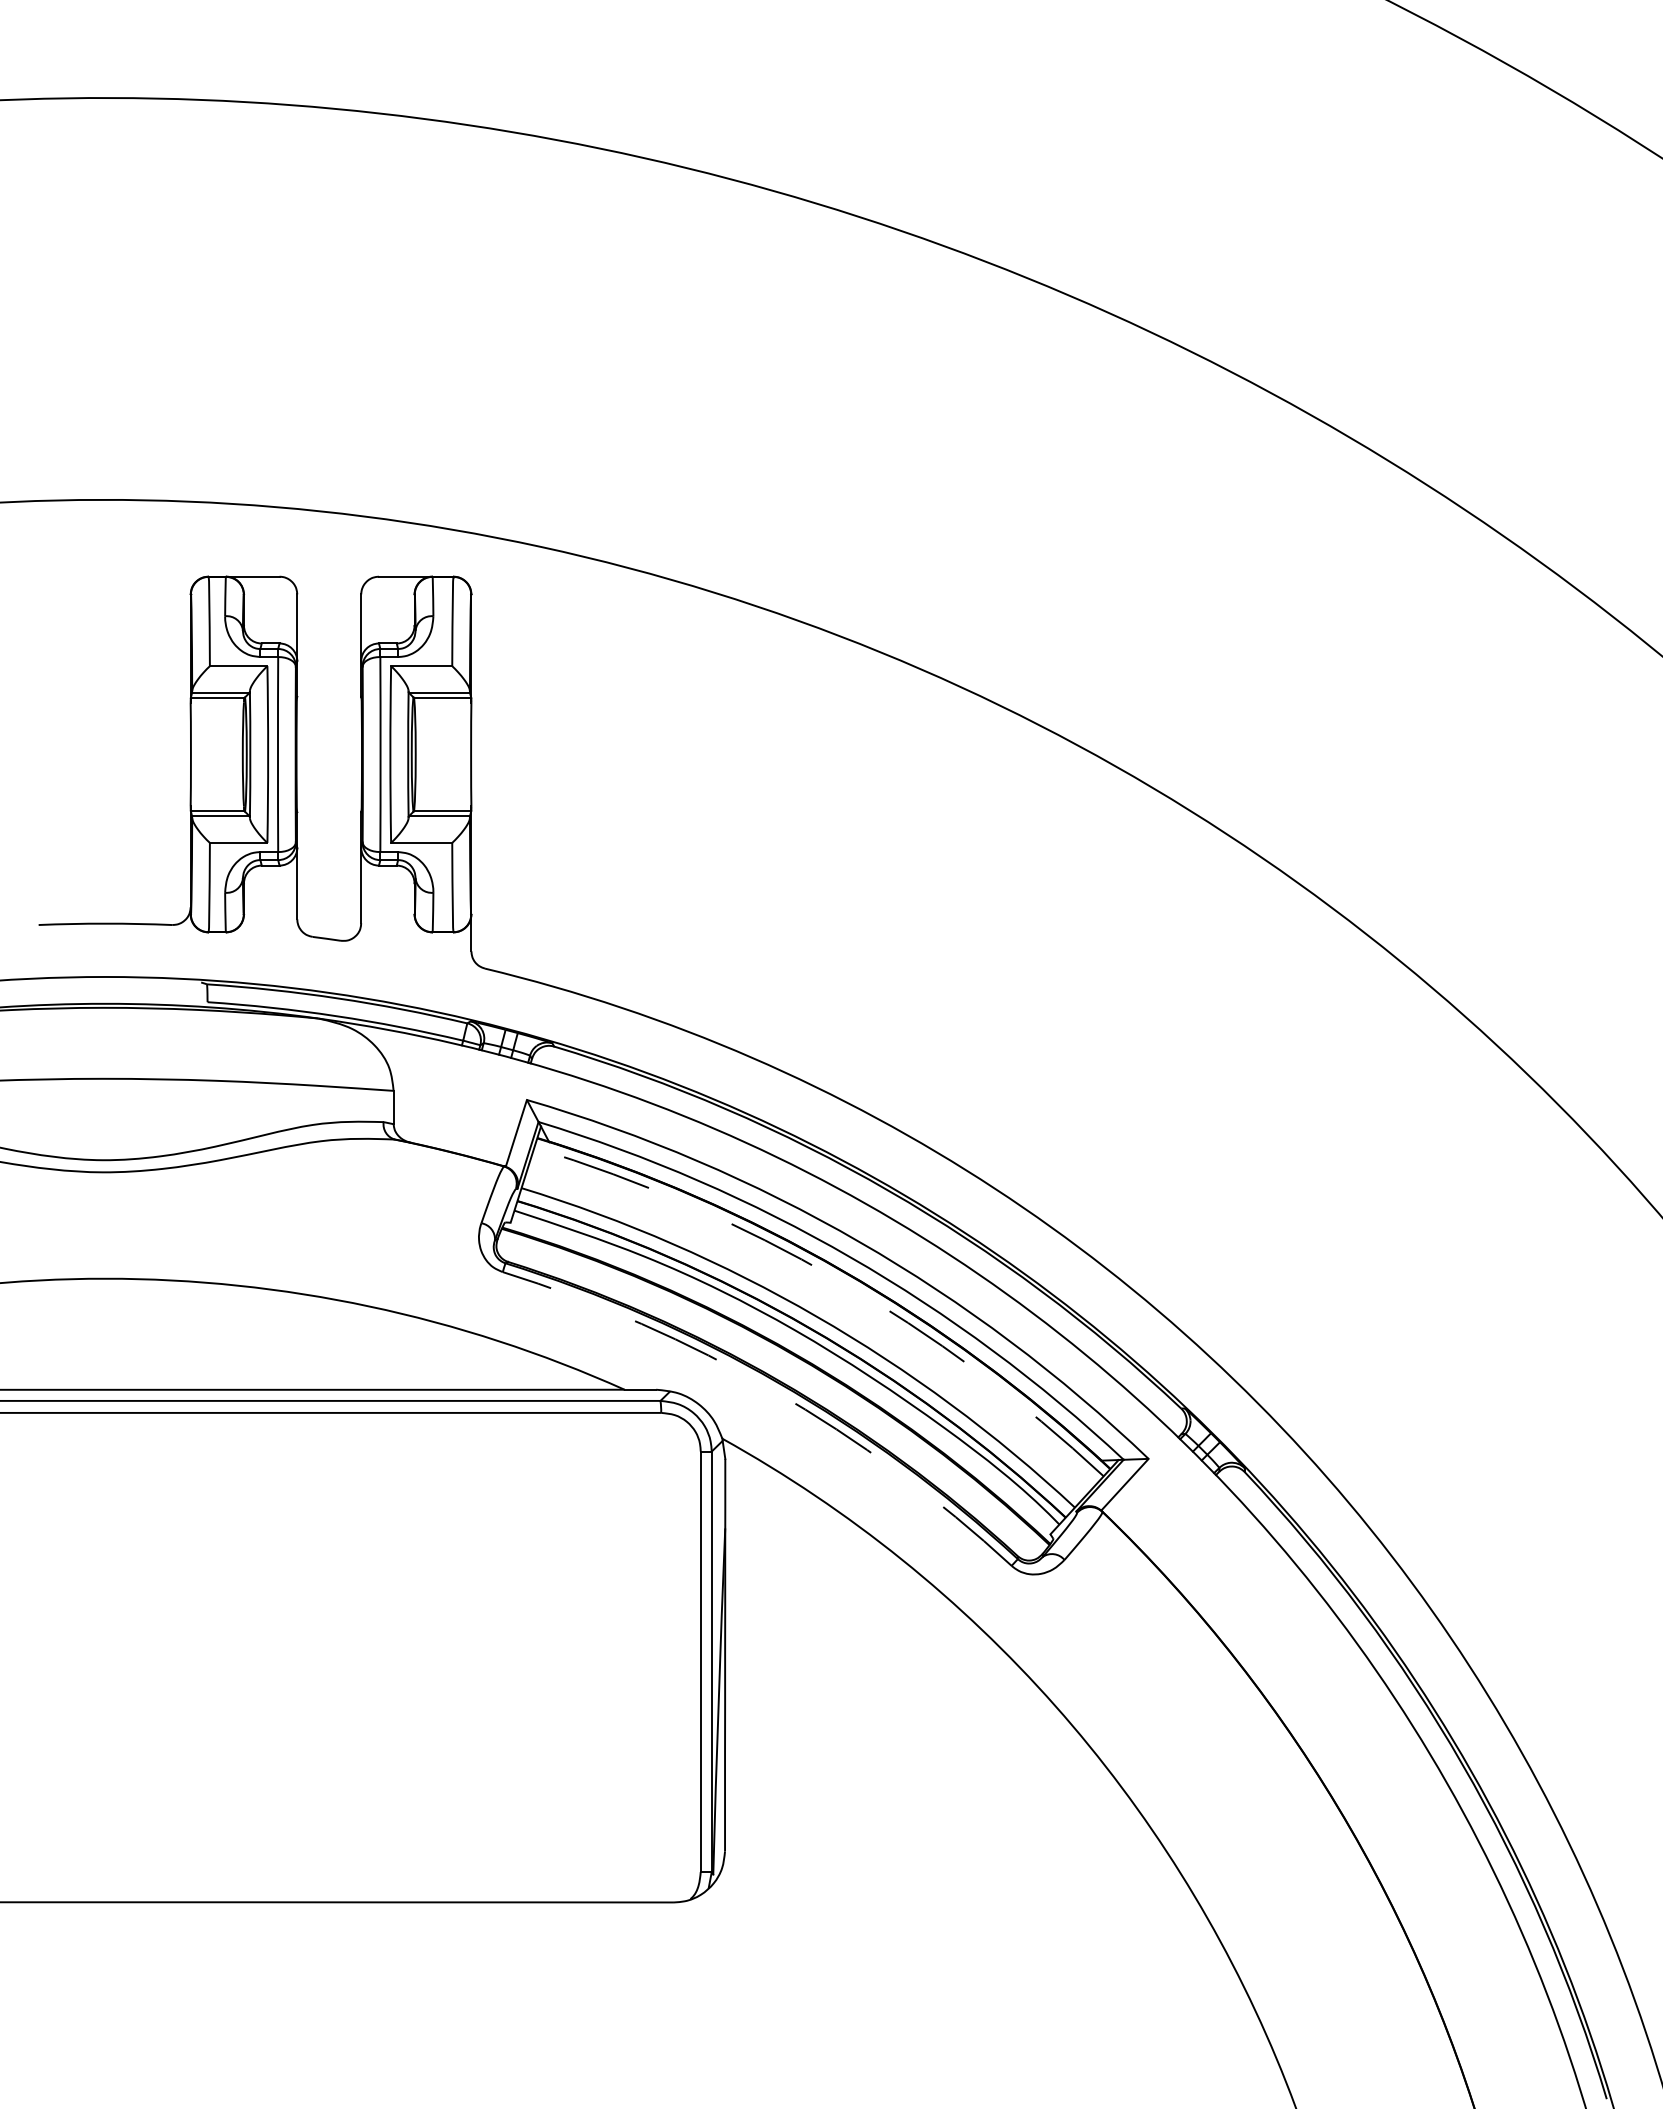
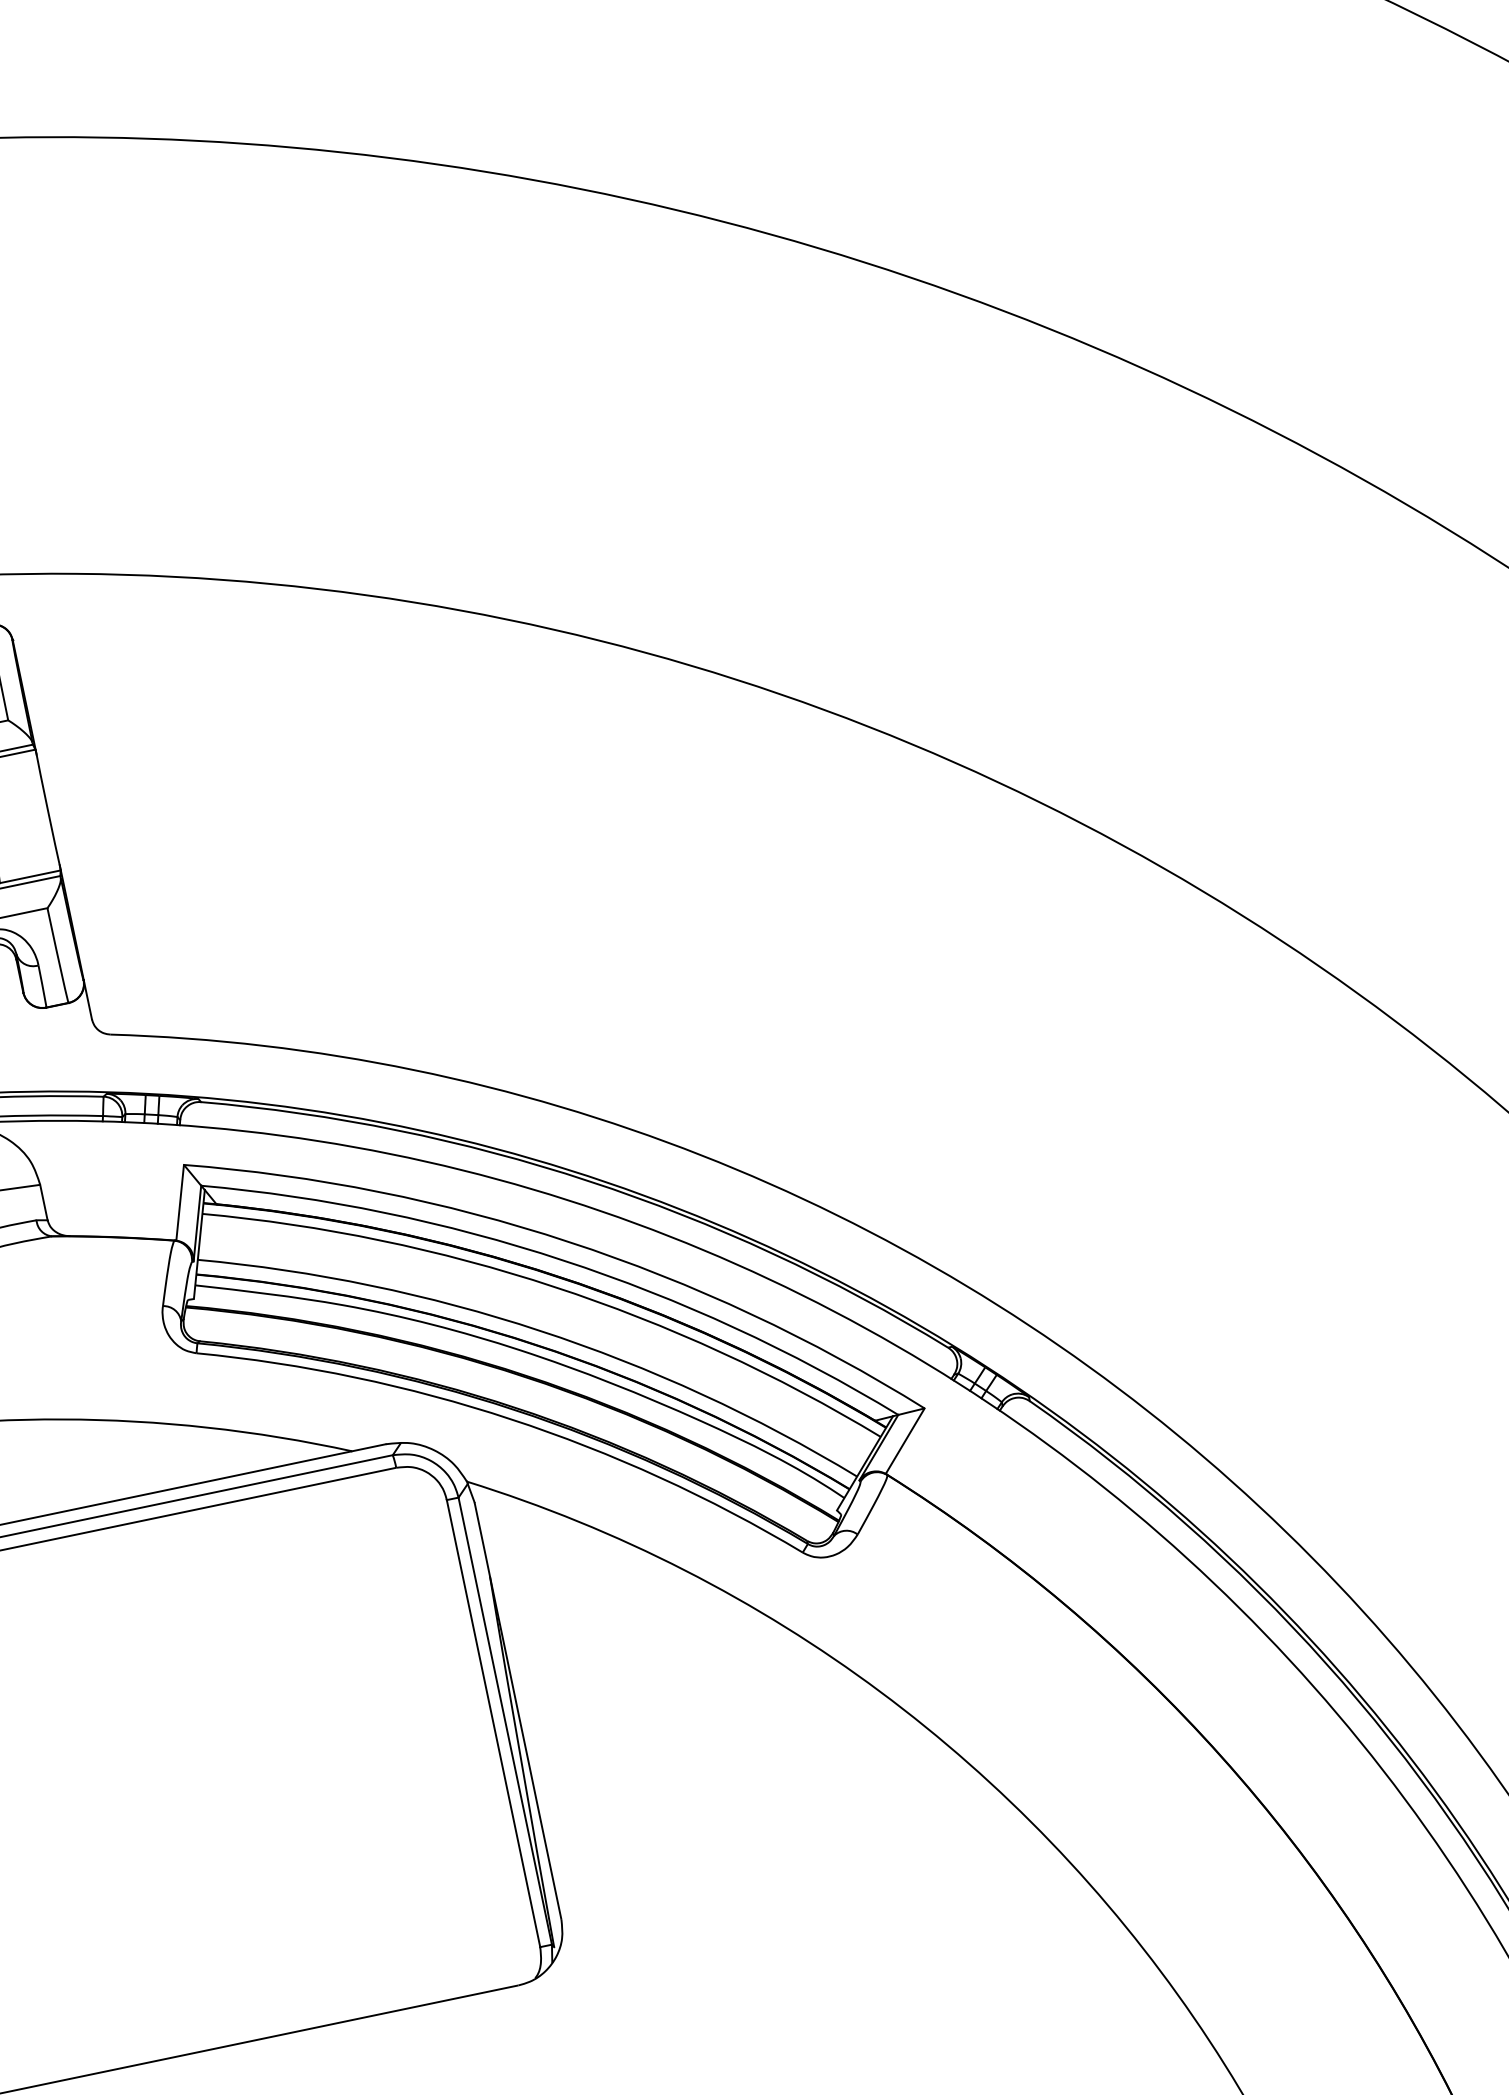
arc: (837, 1279) -> (554, 1286), dashed -> solid
arc: (773, 1390) -> (510, 1419), dashed -> solid

